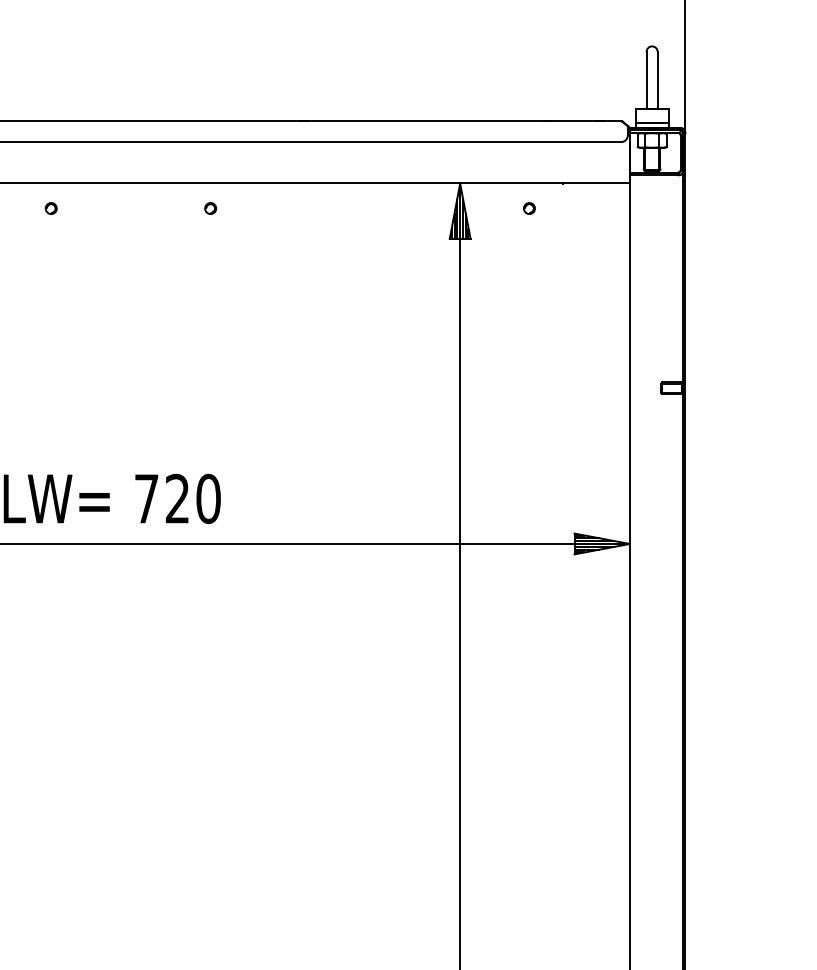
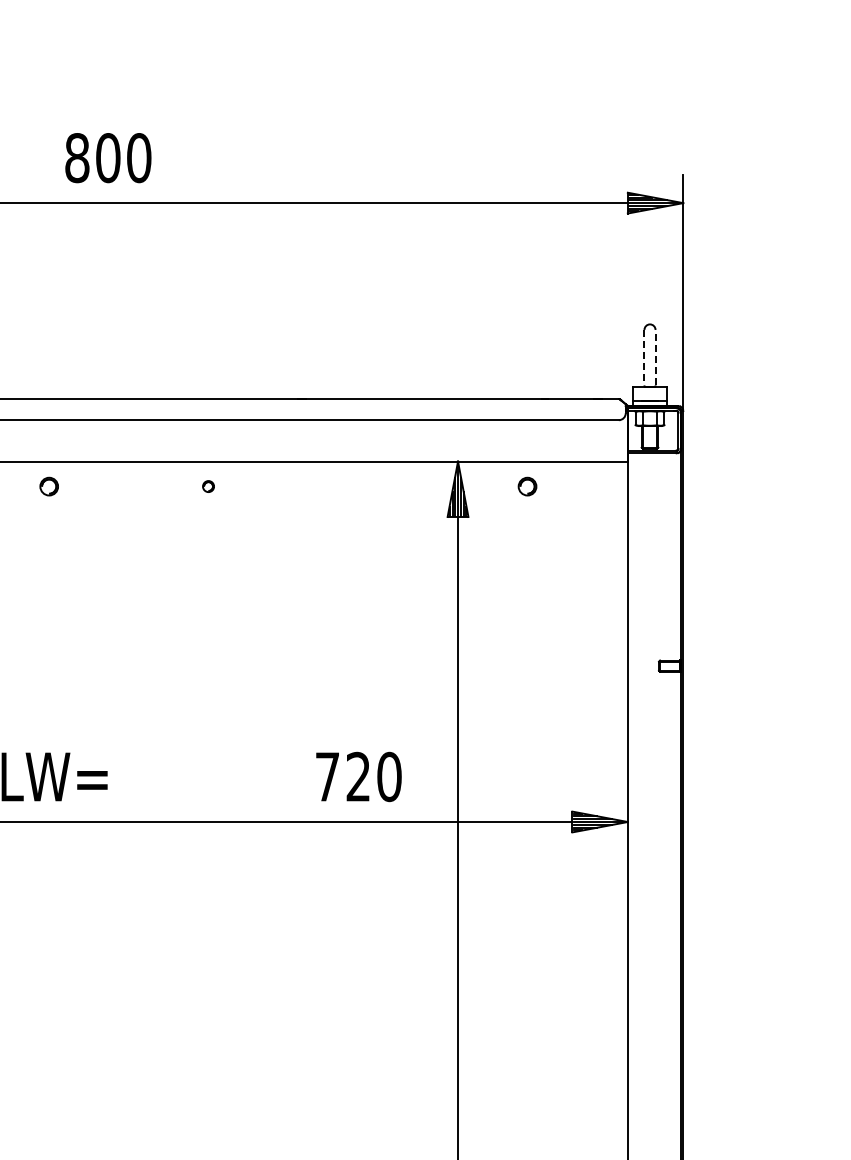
line: (646, 79) -> (644, 357), solid -> dashed
line: (657, 79) -> (655, 357), solid -> dashed
circle: (50, 208) -> (48, 486), size x1.6
part: (528, 208) -> (526, 486), size x1.6
text: (177, 498) -> (358, 776), moved

